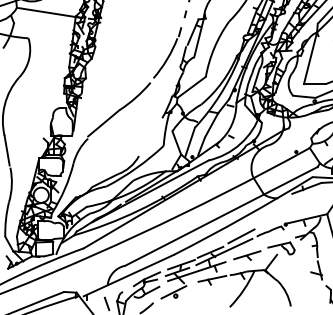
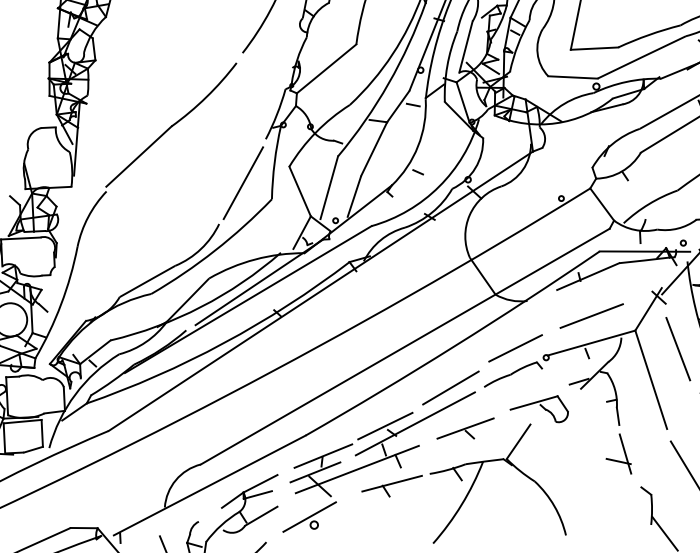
line: (150, 137) -> (242, 182), added
line: (307, 206) -> (591, 315), added
line: (271, 219) -> (514, 348), added

